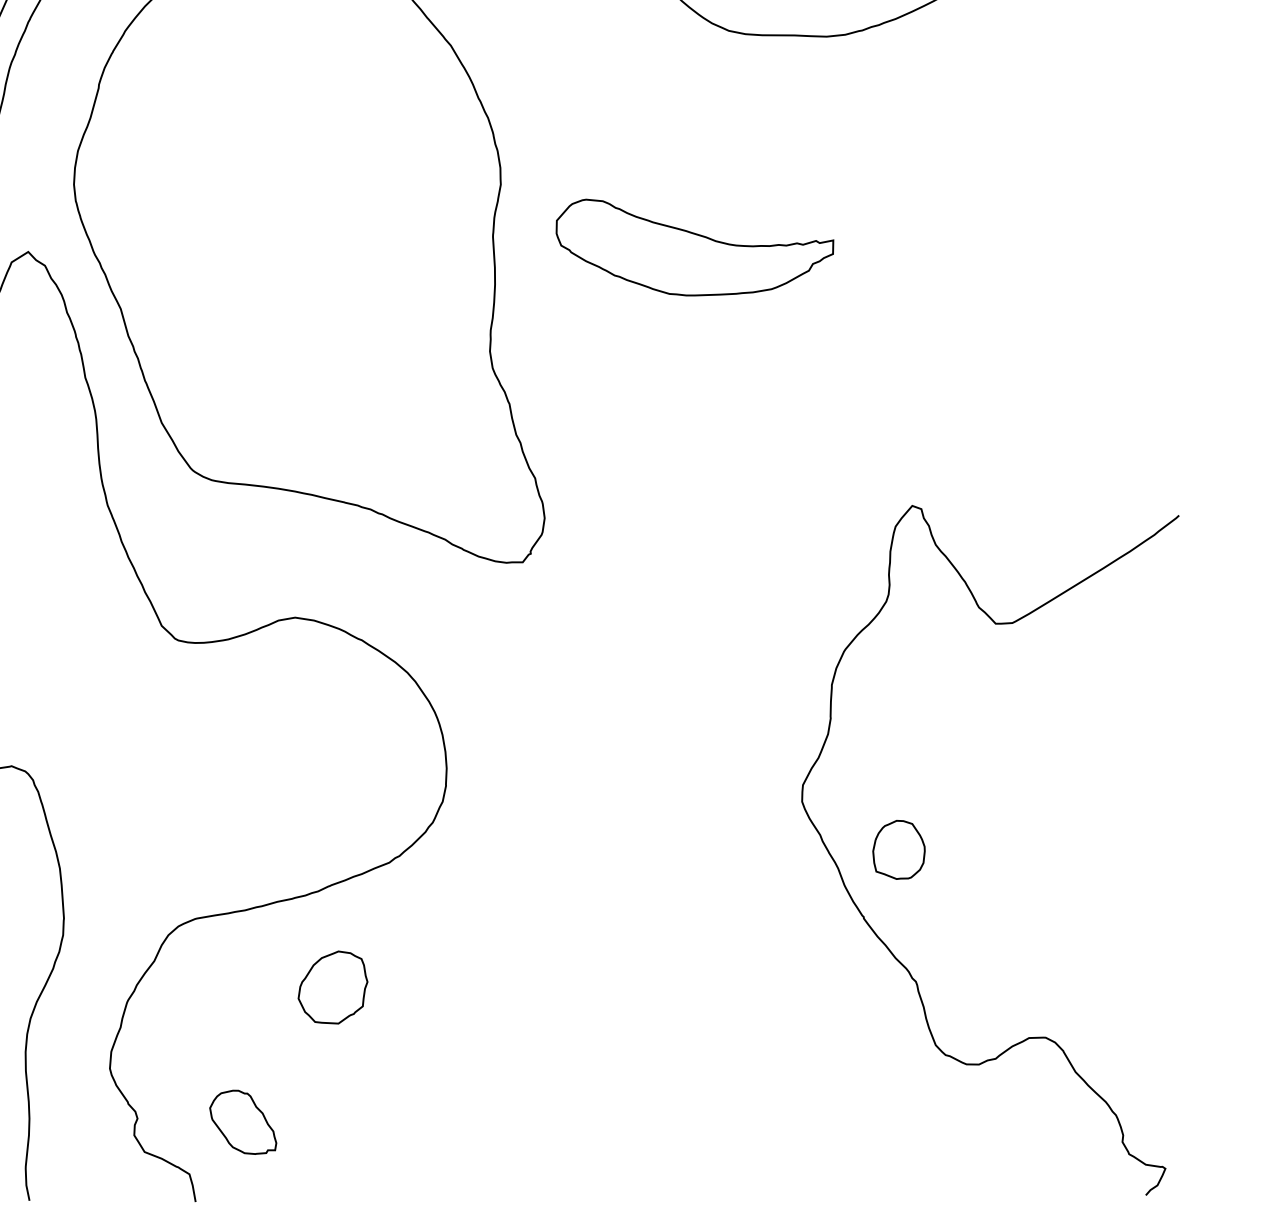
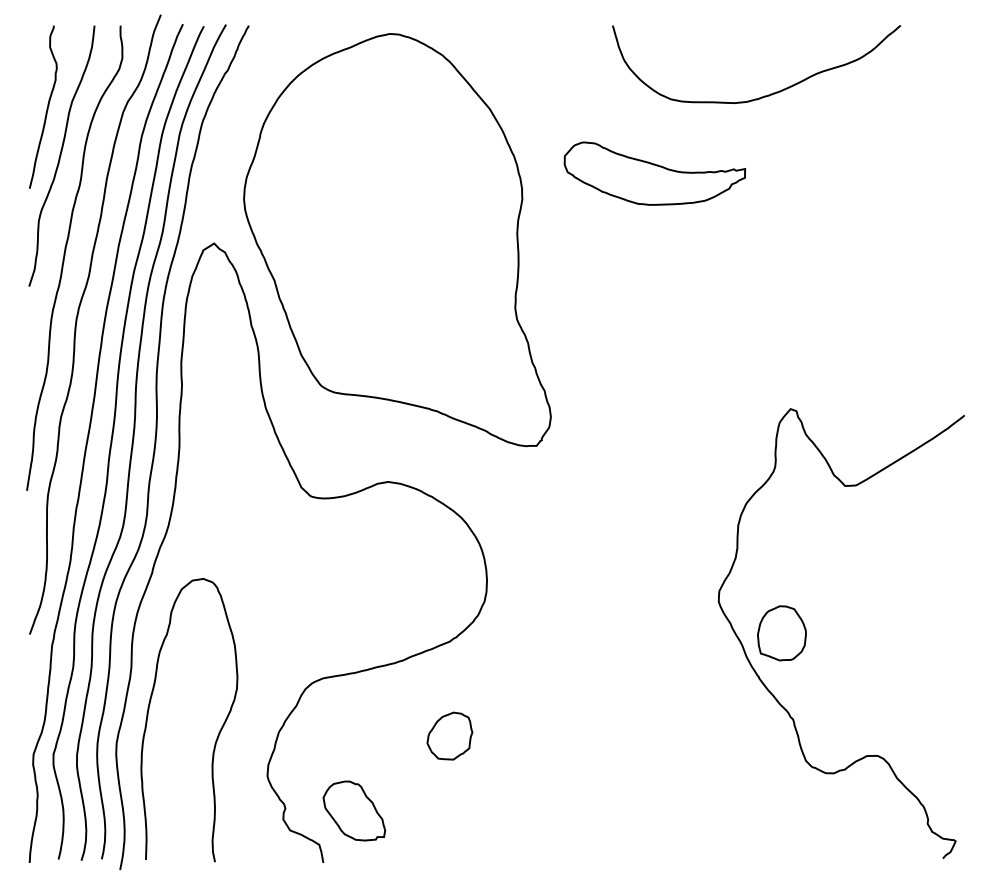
part: (694, 247) -> (654, 173), moved
part: (898, 850) -> (781, 633), size x1.43
part: (332, 986) -> (449, 735), moved
part: (243, 1121) -> (354, 810), size x1.43

